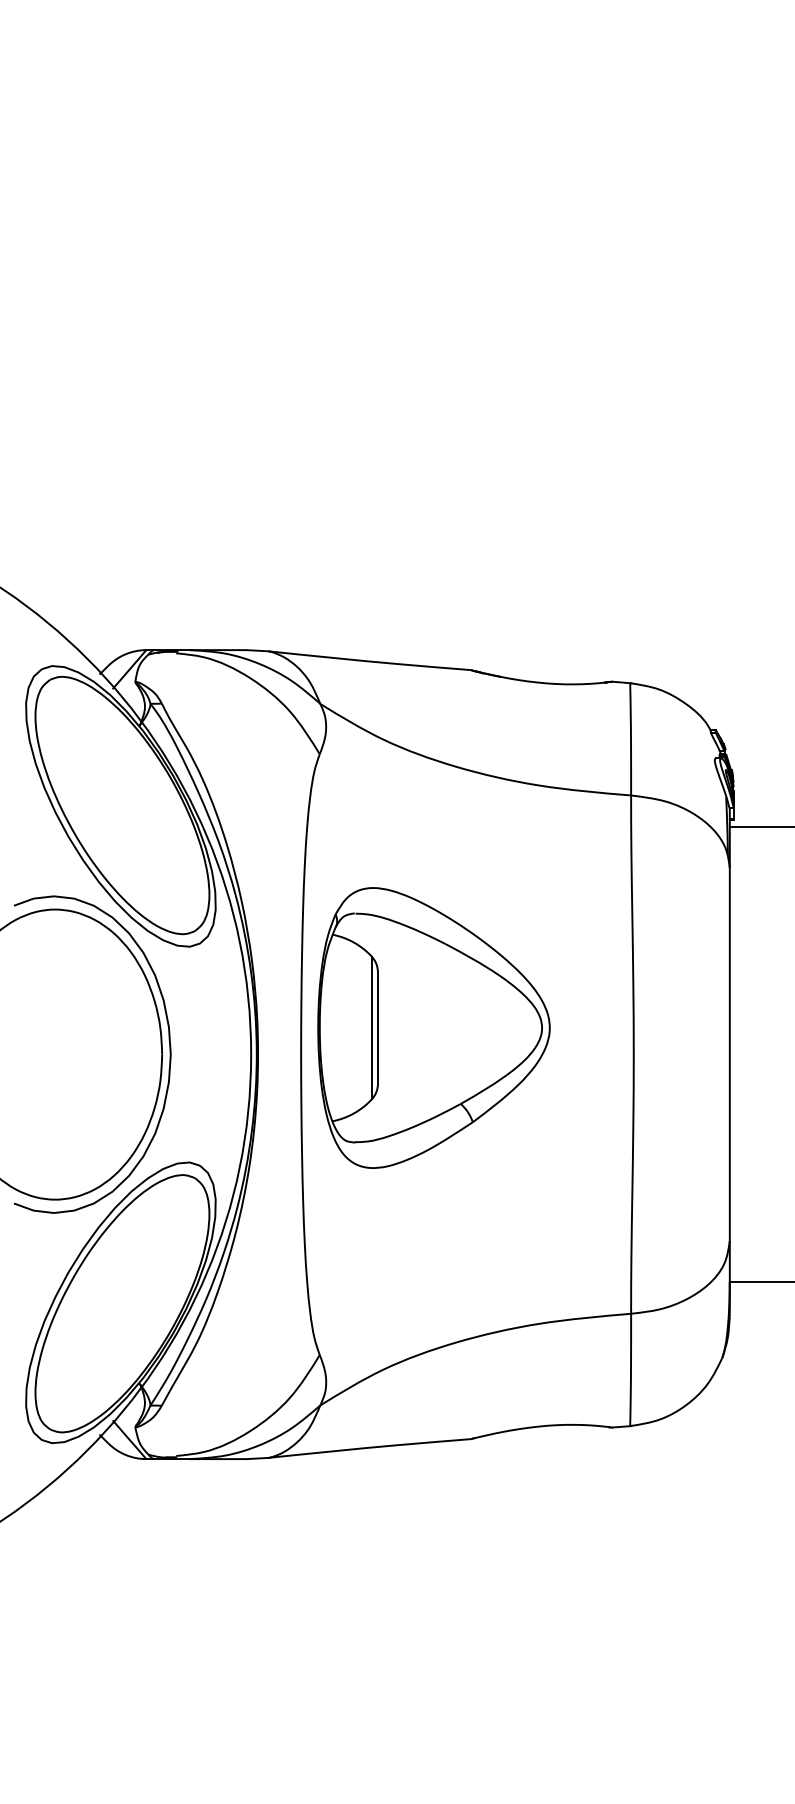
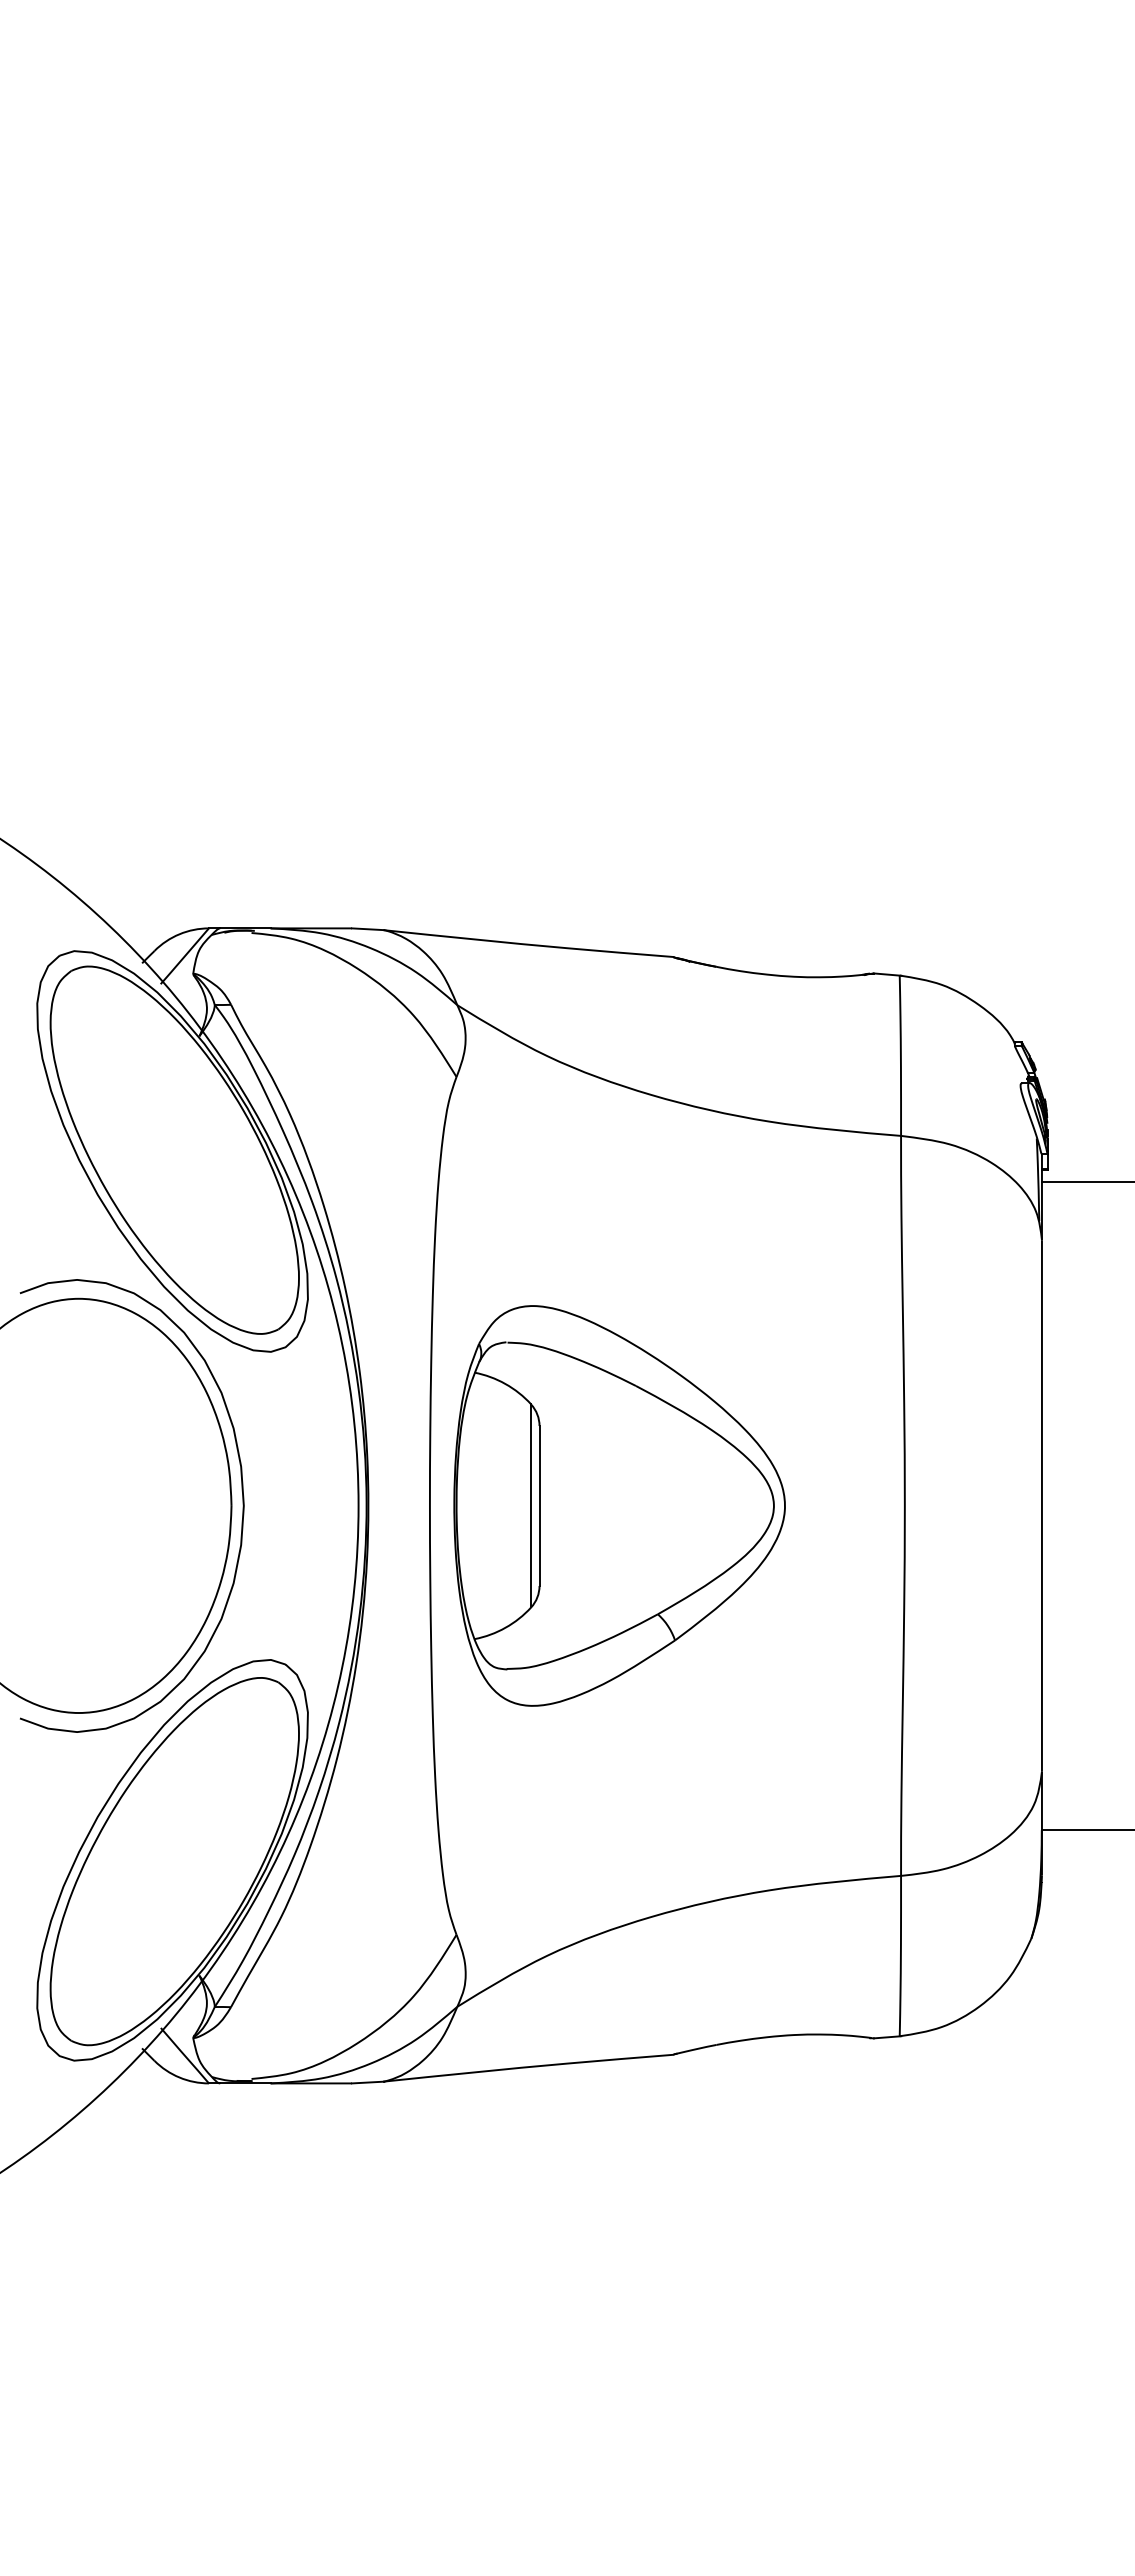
part: (433, 1027) -> (619, 1505), moved

